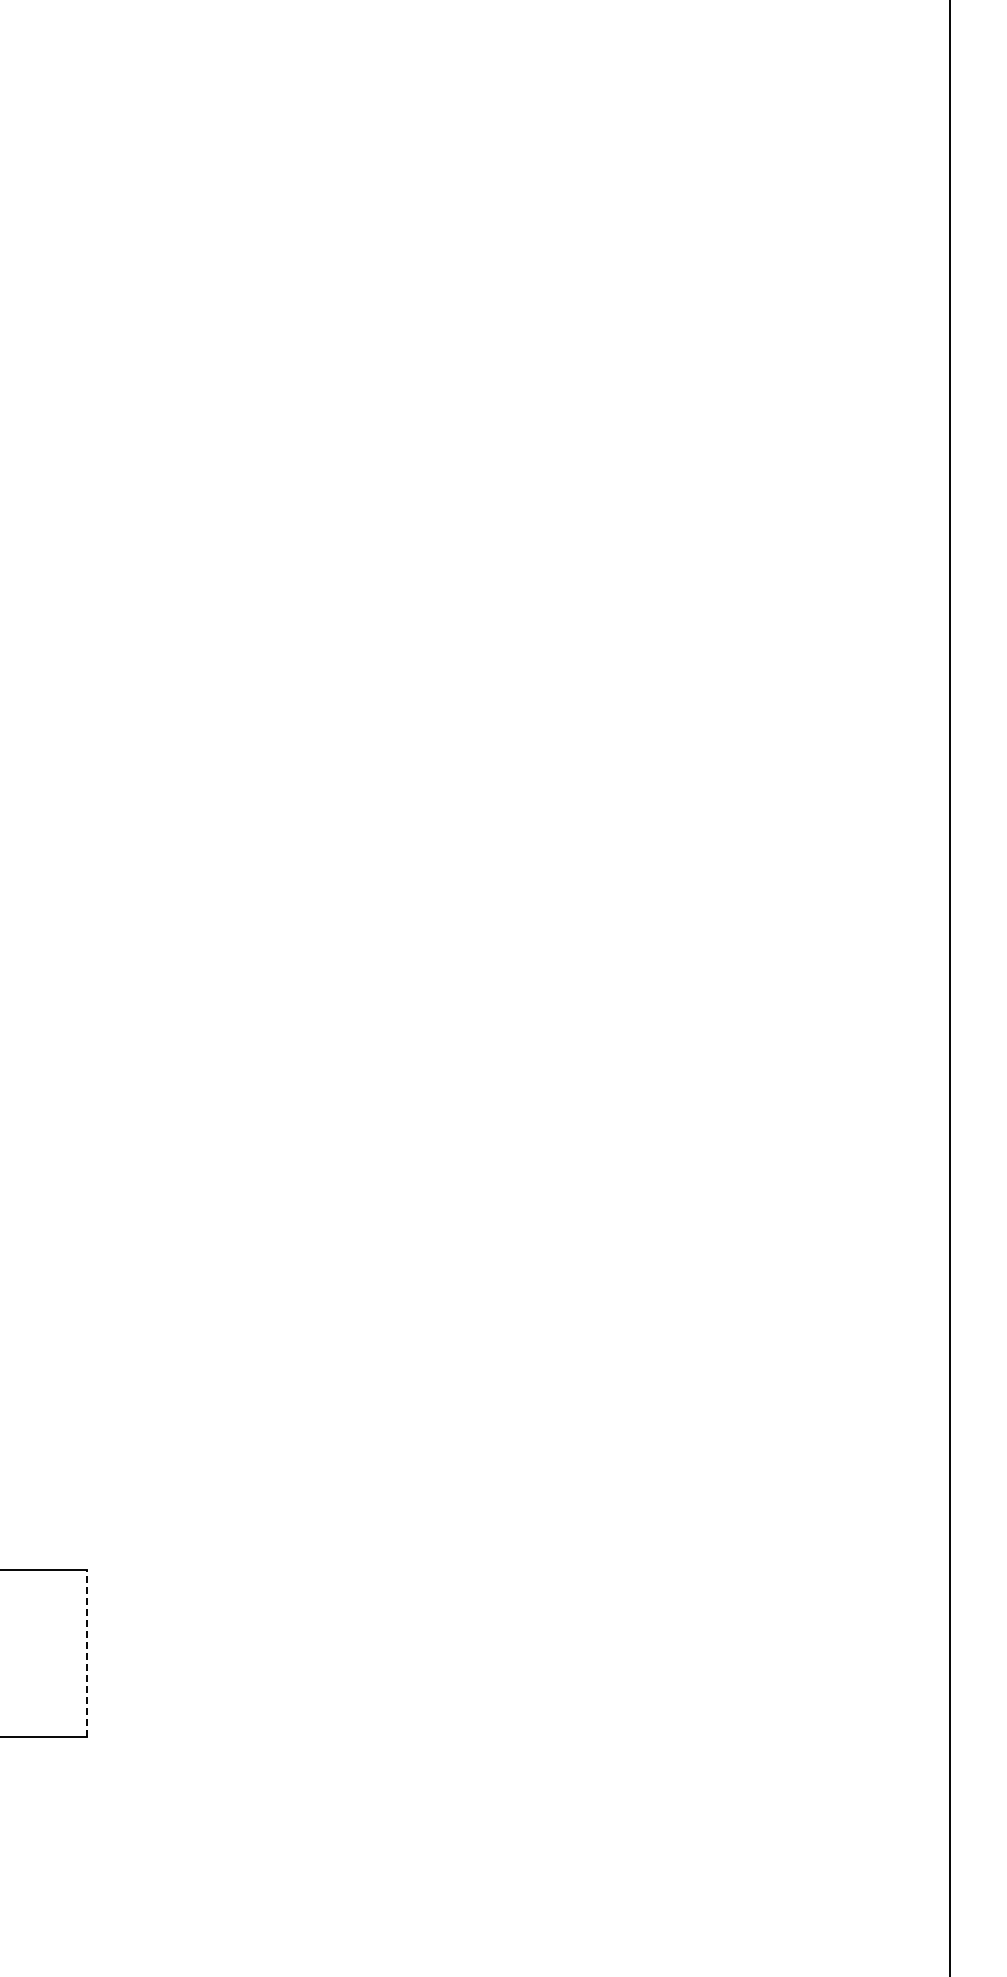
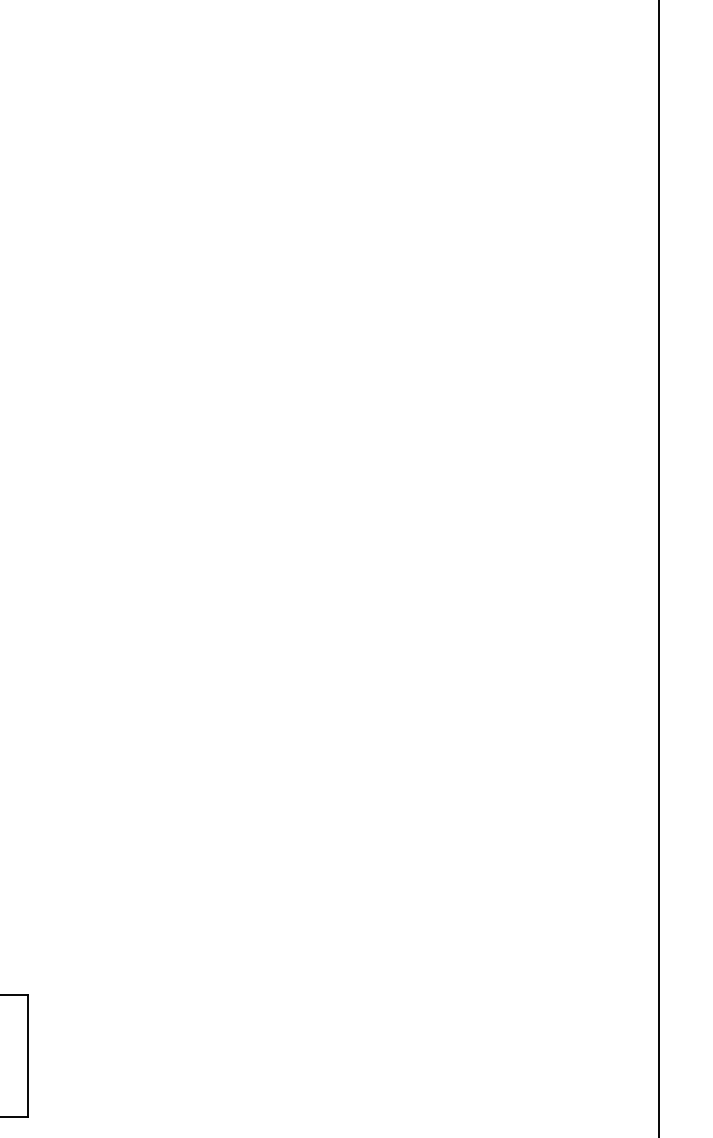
line: (87, 1653) -> (28, 1055), dashed -> solid

